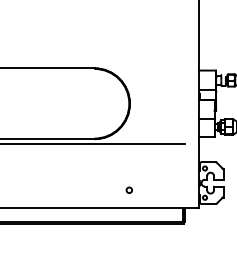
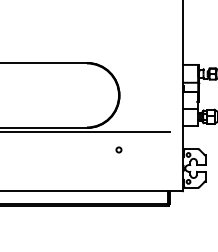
circle: (128, 189) -> (118, 149), moved

